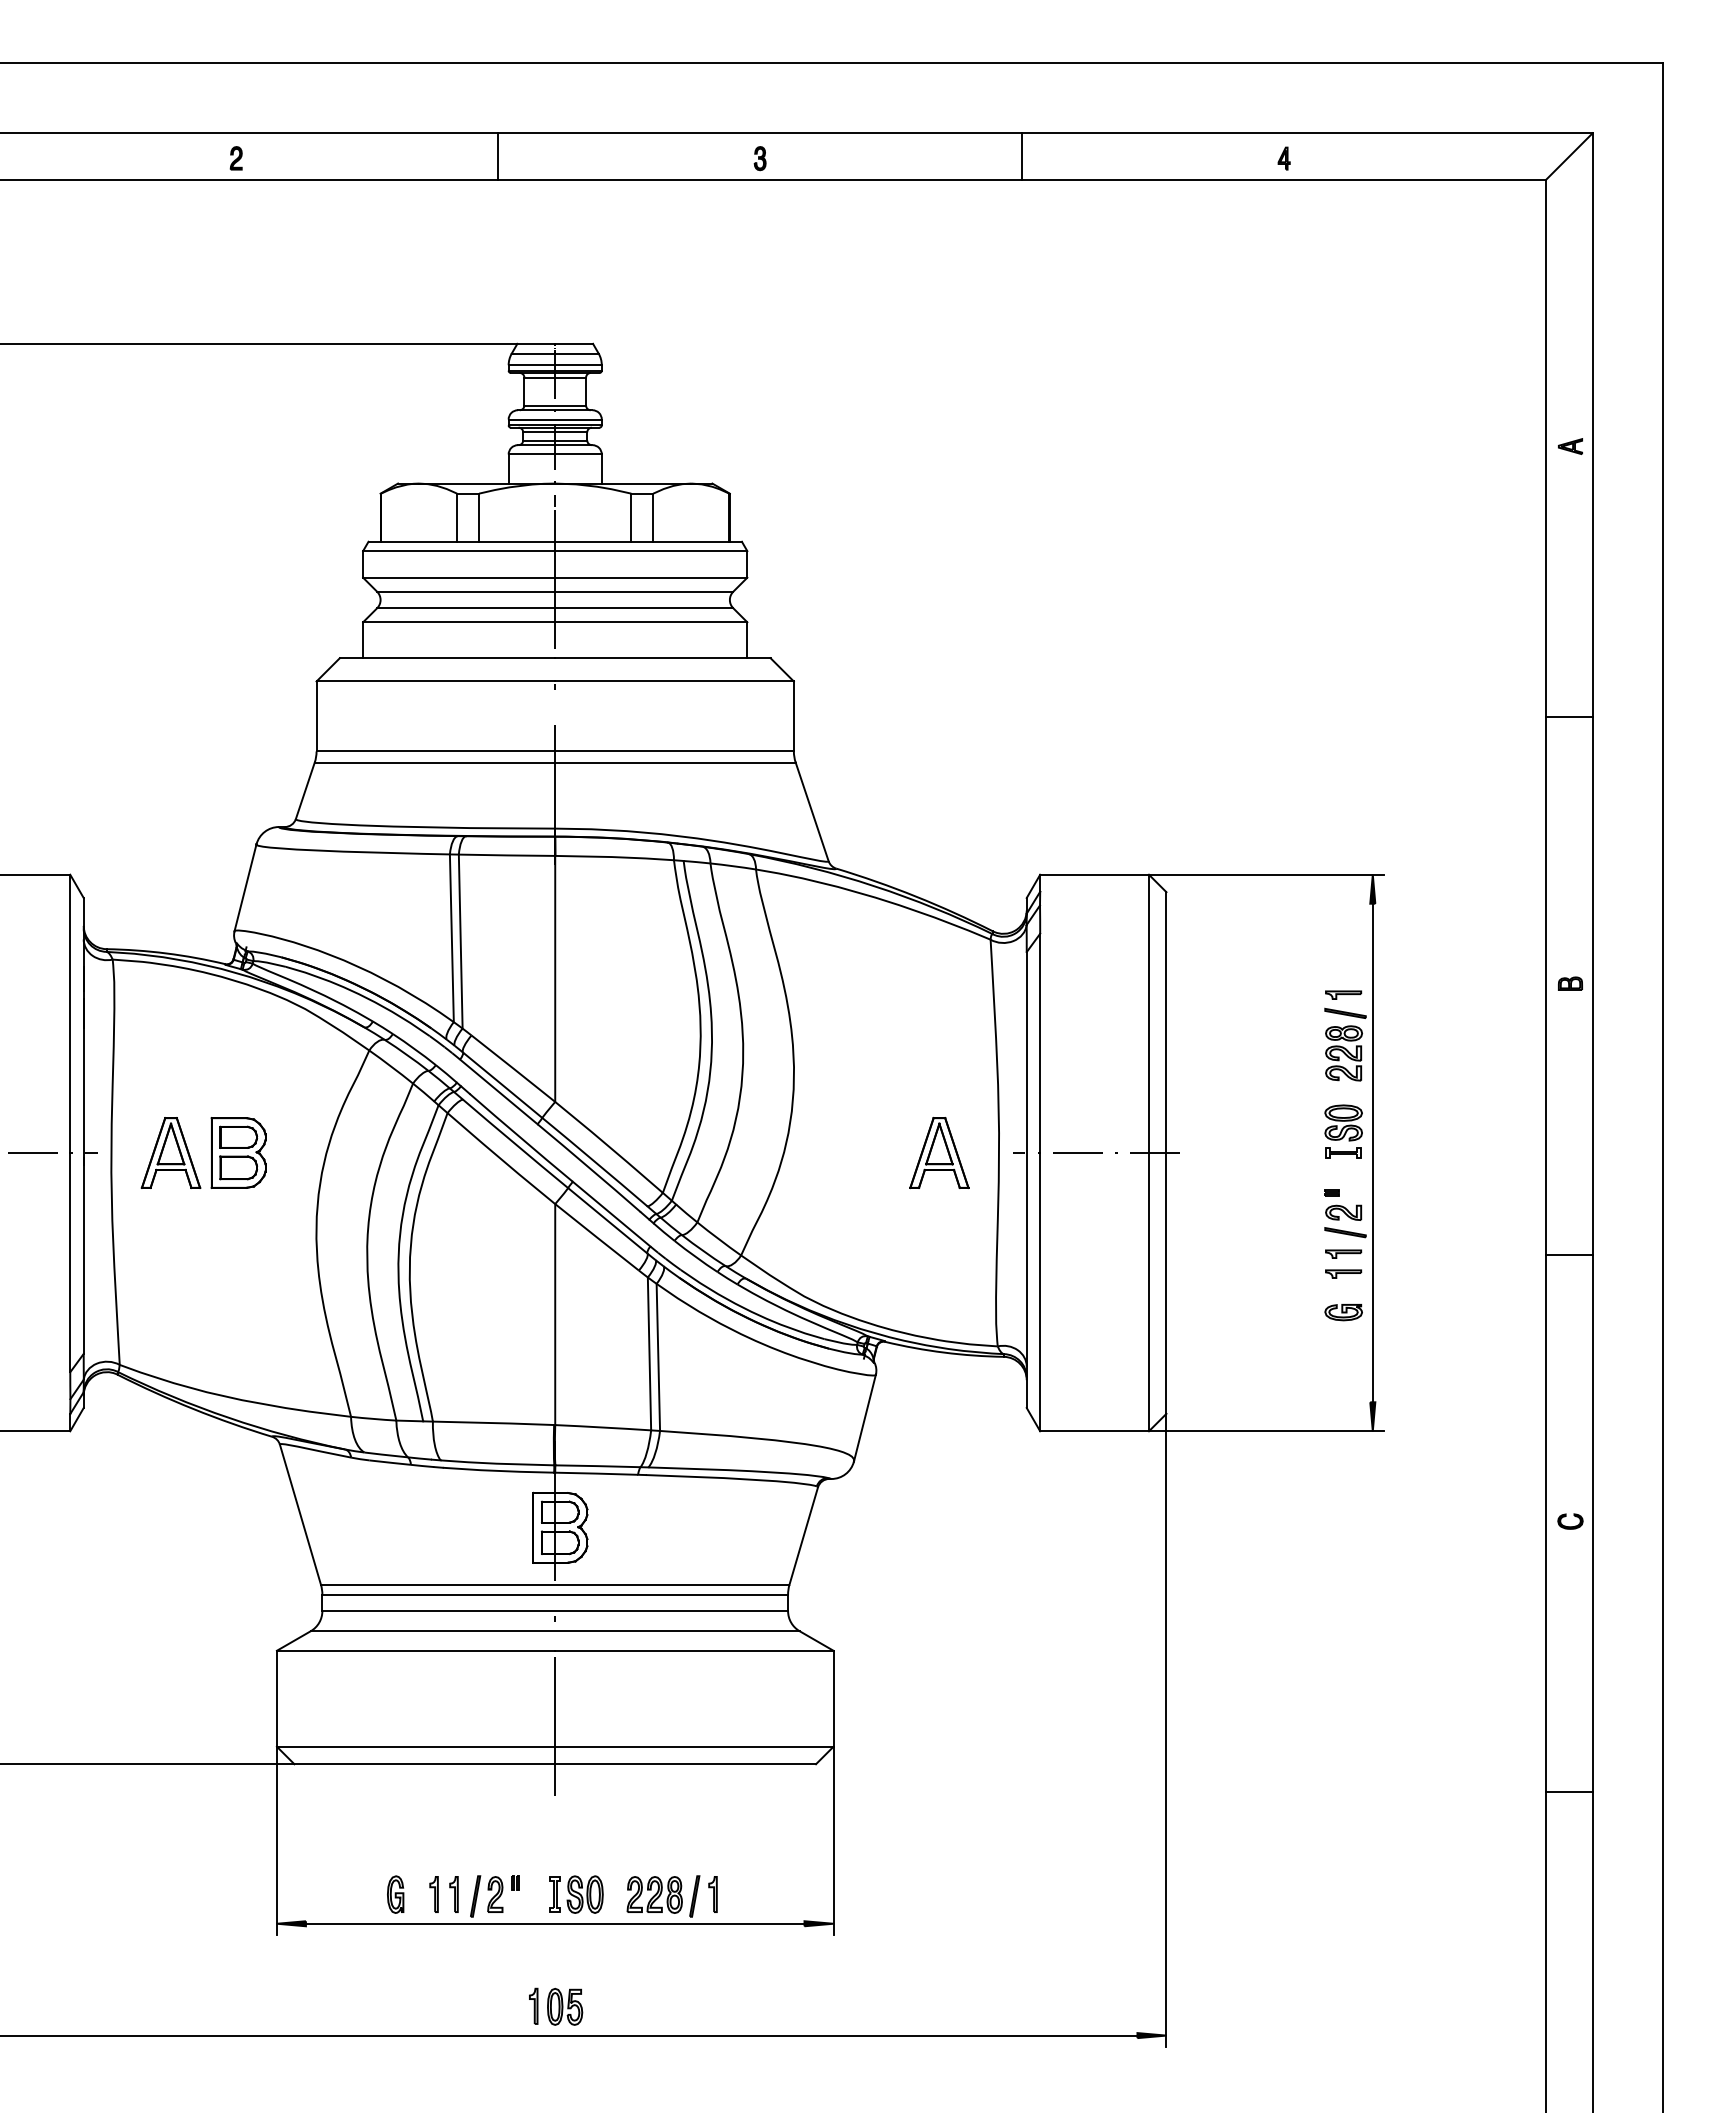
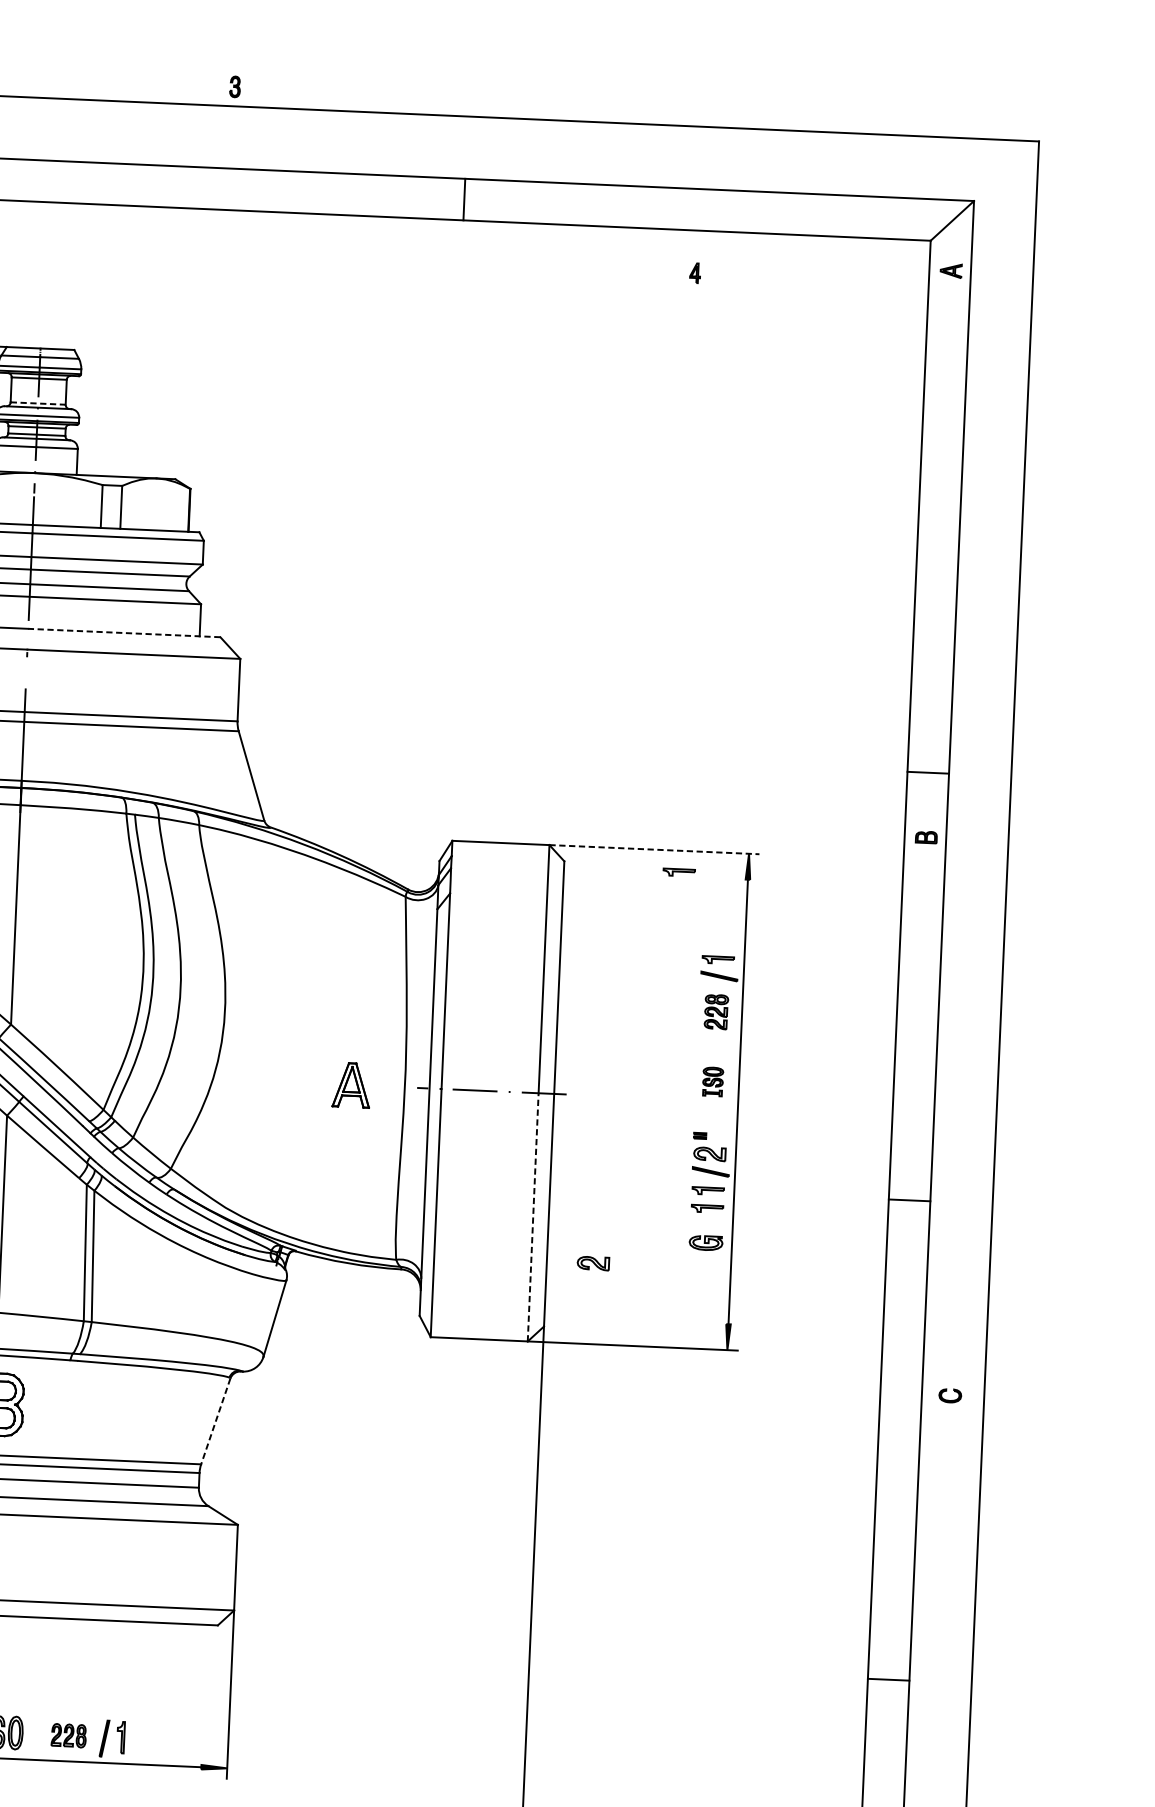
part: (759, 158) -> (234, 86), moved
part: (1283, 158) -> (694, 273), moved
line: (555, 405) -> (38, 403), solid -> dashed
part: (1570, 446) -> (951, 270), moved
line: (662, 658) -> (123, 633), solid -> dashed
line: (1569, 717) -> (928, 772), moved
line: (1266, 874) -> (654, 849), solid -> dashed
part: (1295, 898) -> (679, 871), added
part: (1570, 983) -> (926, 837), moved
part: (1343, 1053) -> (715, 1012), size x0.7
part: (1343, 1131) -> (712, 1081), size x0.6
part: (939, 1153) -> (351, 1085), size x0.7
line: (1148, 1291) -> (532, 1216), solid -> dashed
part: (1218, 1340) -> (593, 1263), added
part: (1570, 1521) -> (950, 1395), moved
line: (803, 1536) -> (215, 1421), solid -> dashed
part: (654, 1894) -> (68, 1735), size x0.7

